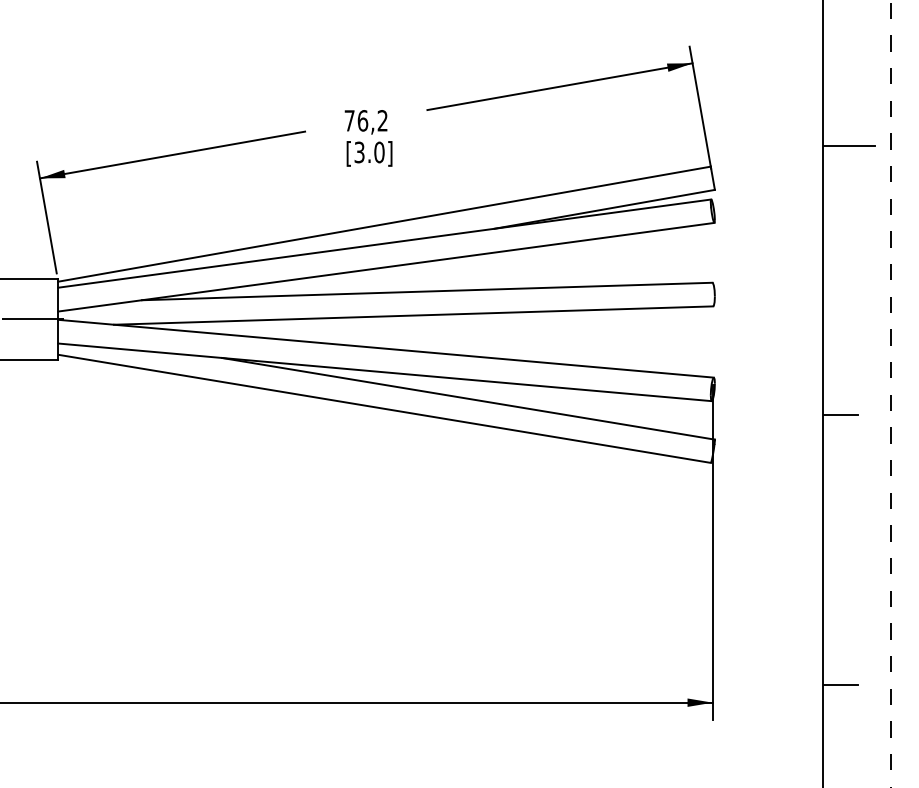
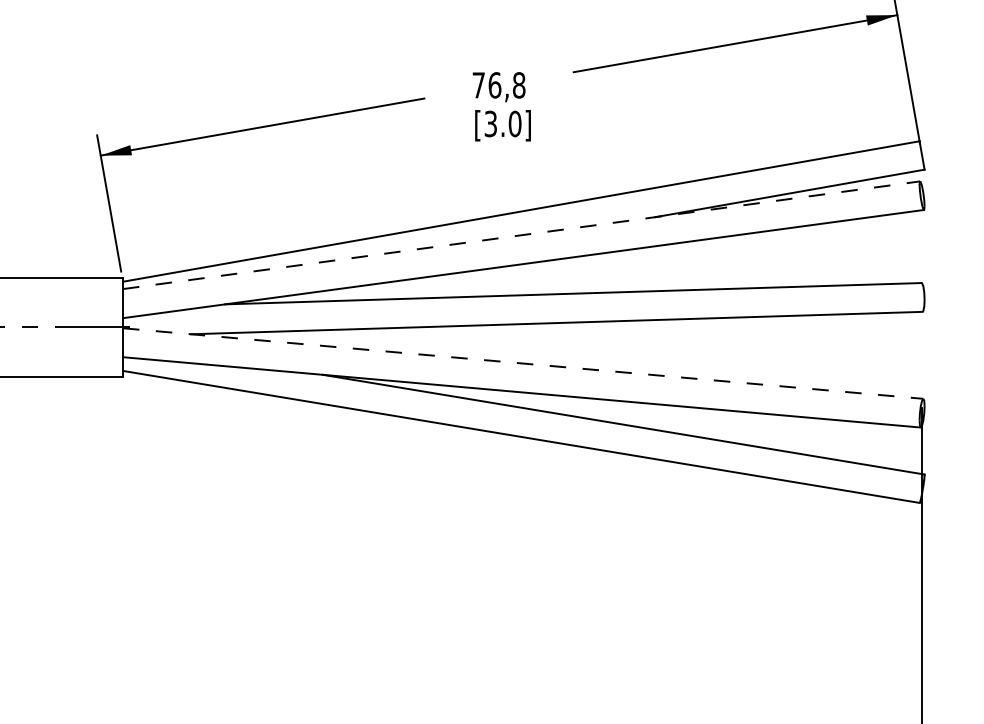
text: (382, 120) -> (518, 84), 76,2 -> 76,8
line: (384, 243) -> (521, 235), solid -> dashed
line: (386, 348) -> (523, 363), solid -> dashed

